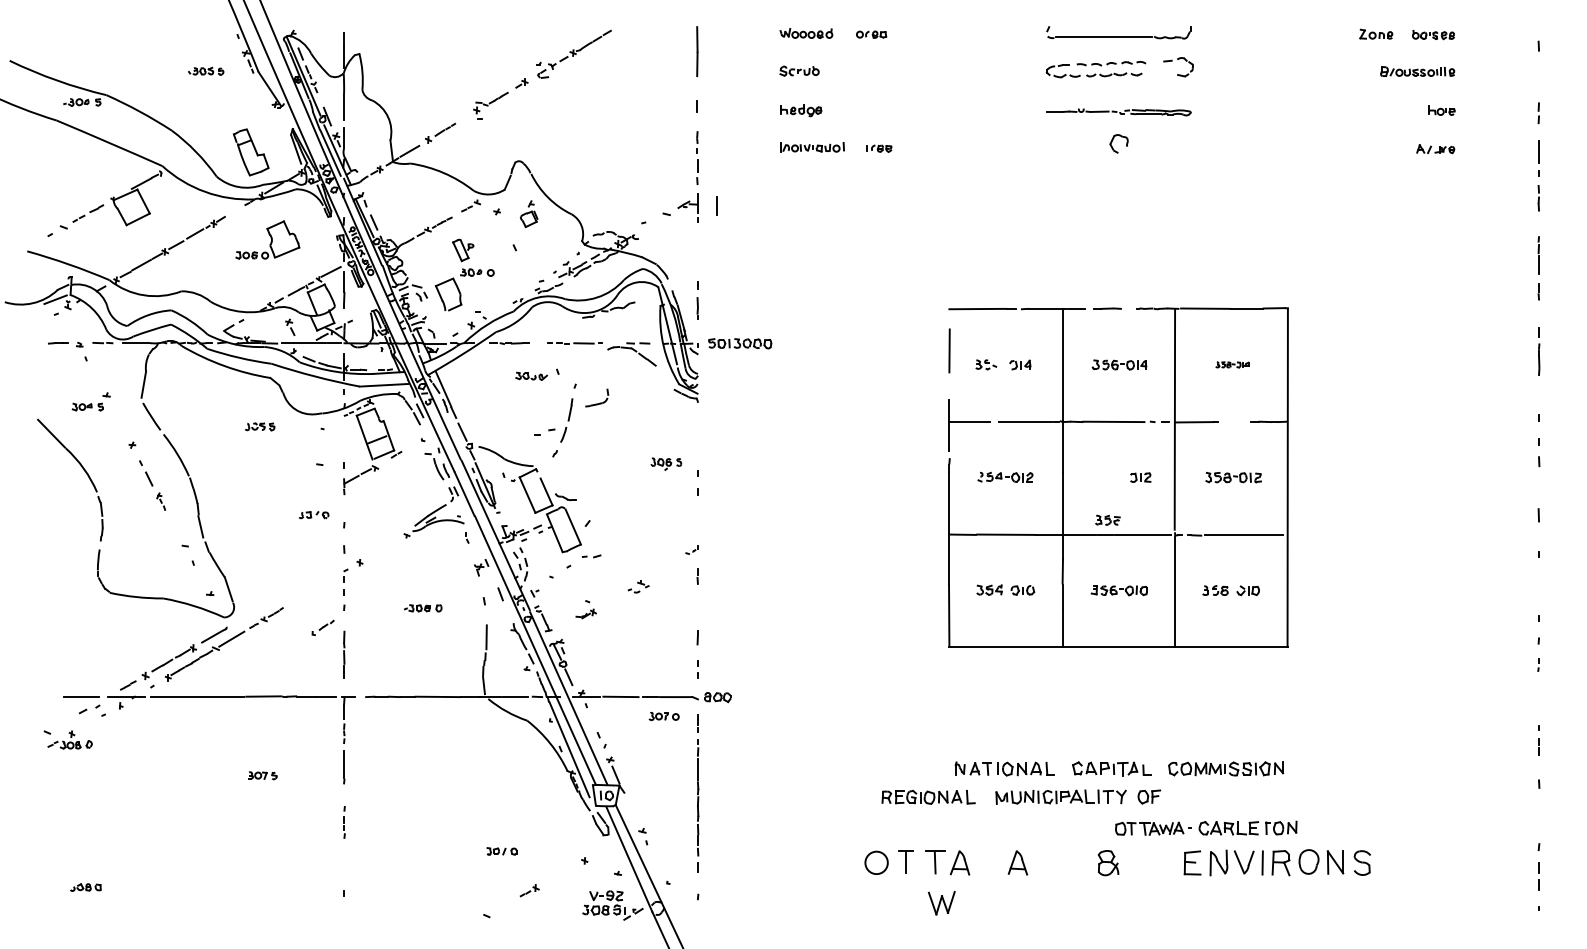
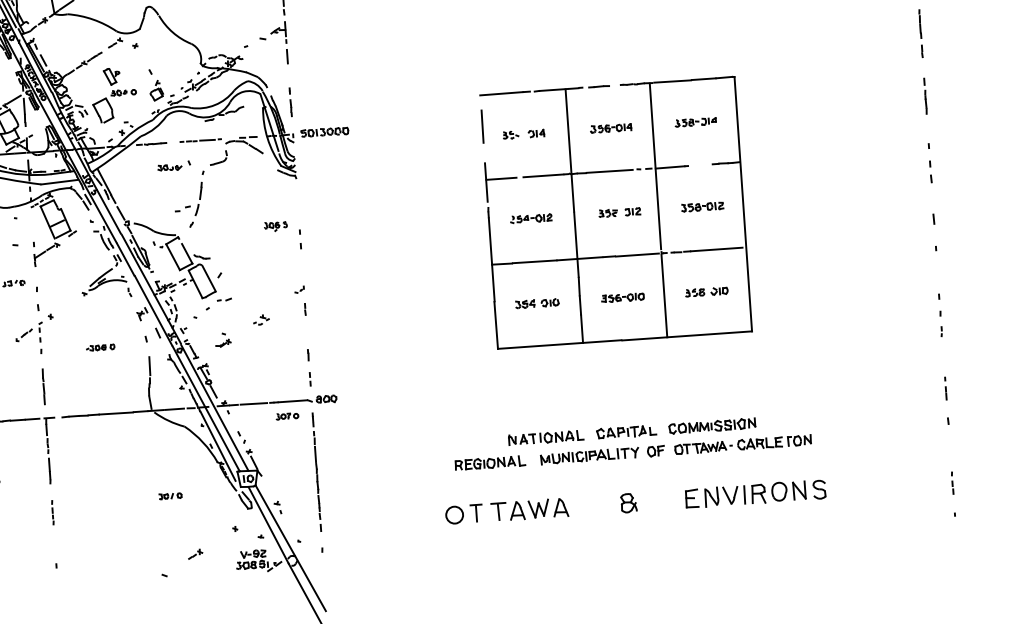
line: (716, 205) -> (287, 56), moved
part: (528, 214) -> (156, 91), moved
part: (1232, 364) -> (695, 122), size x1.67
part: (597, 397) -> (218, 157), moved
part: (1107, 519) -> (607, 212), moved
part: (322, 627) -> (23, 335), moved
part: (1206, 827) -> (743, 444), moved
part: (501, 851) -> (170, 496), moved
part: (1539, 866) -> (952, 483), size x0.62
part: (941, 903) -> (538, 508), moved

